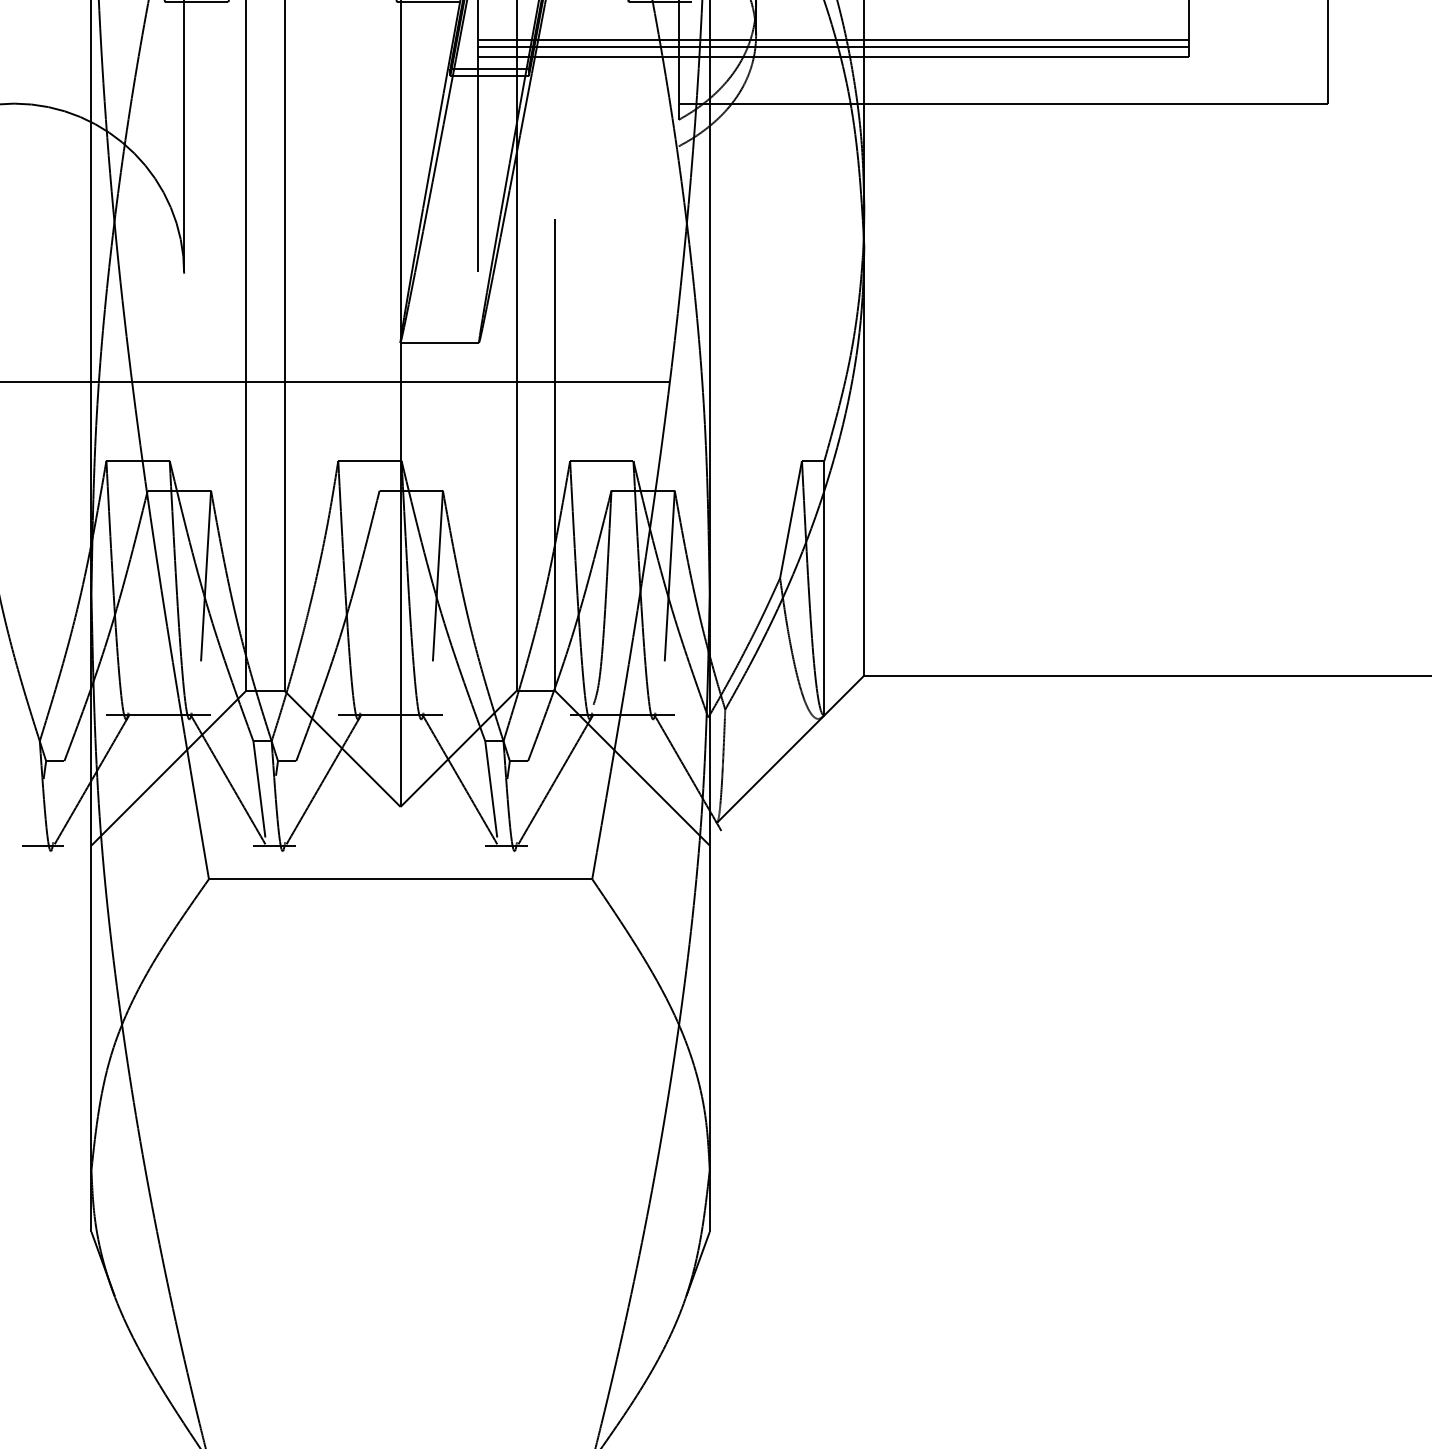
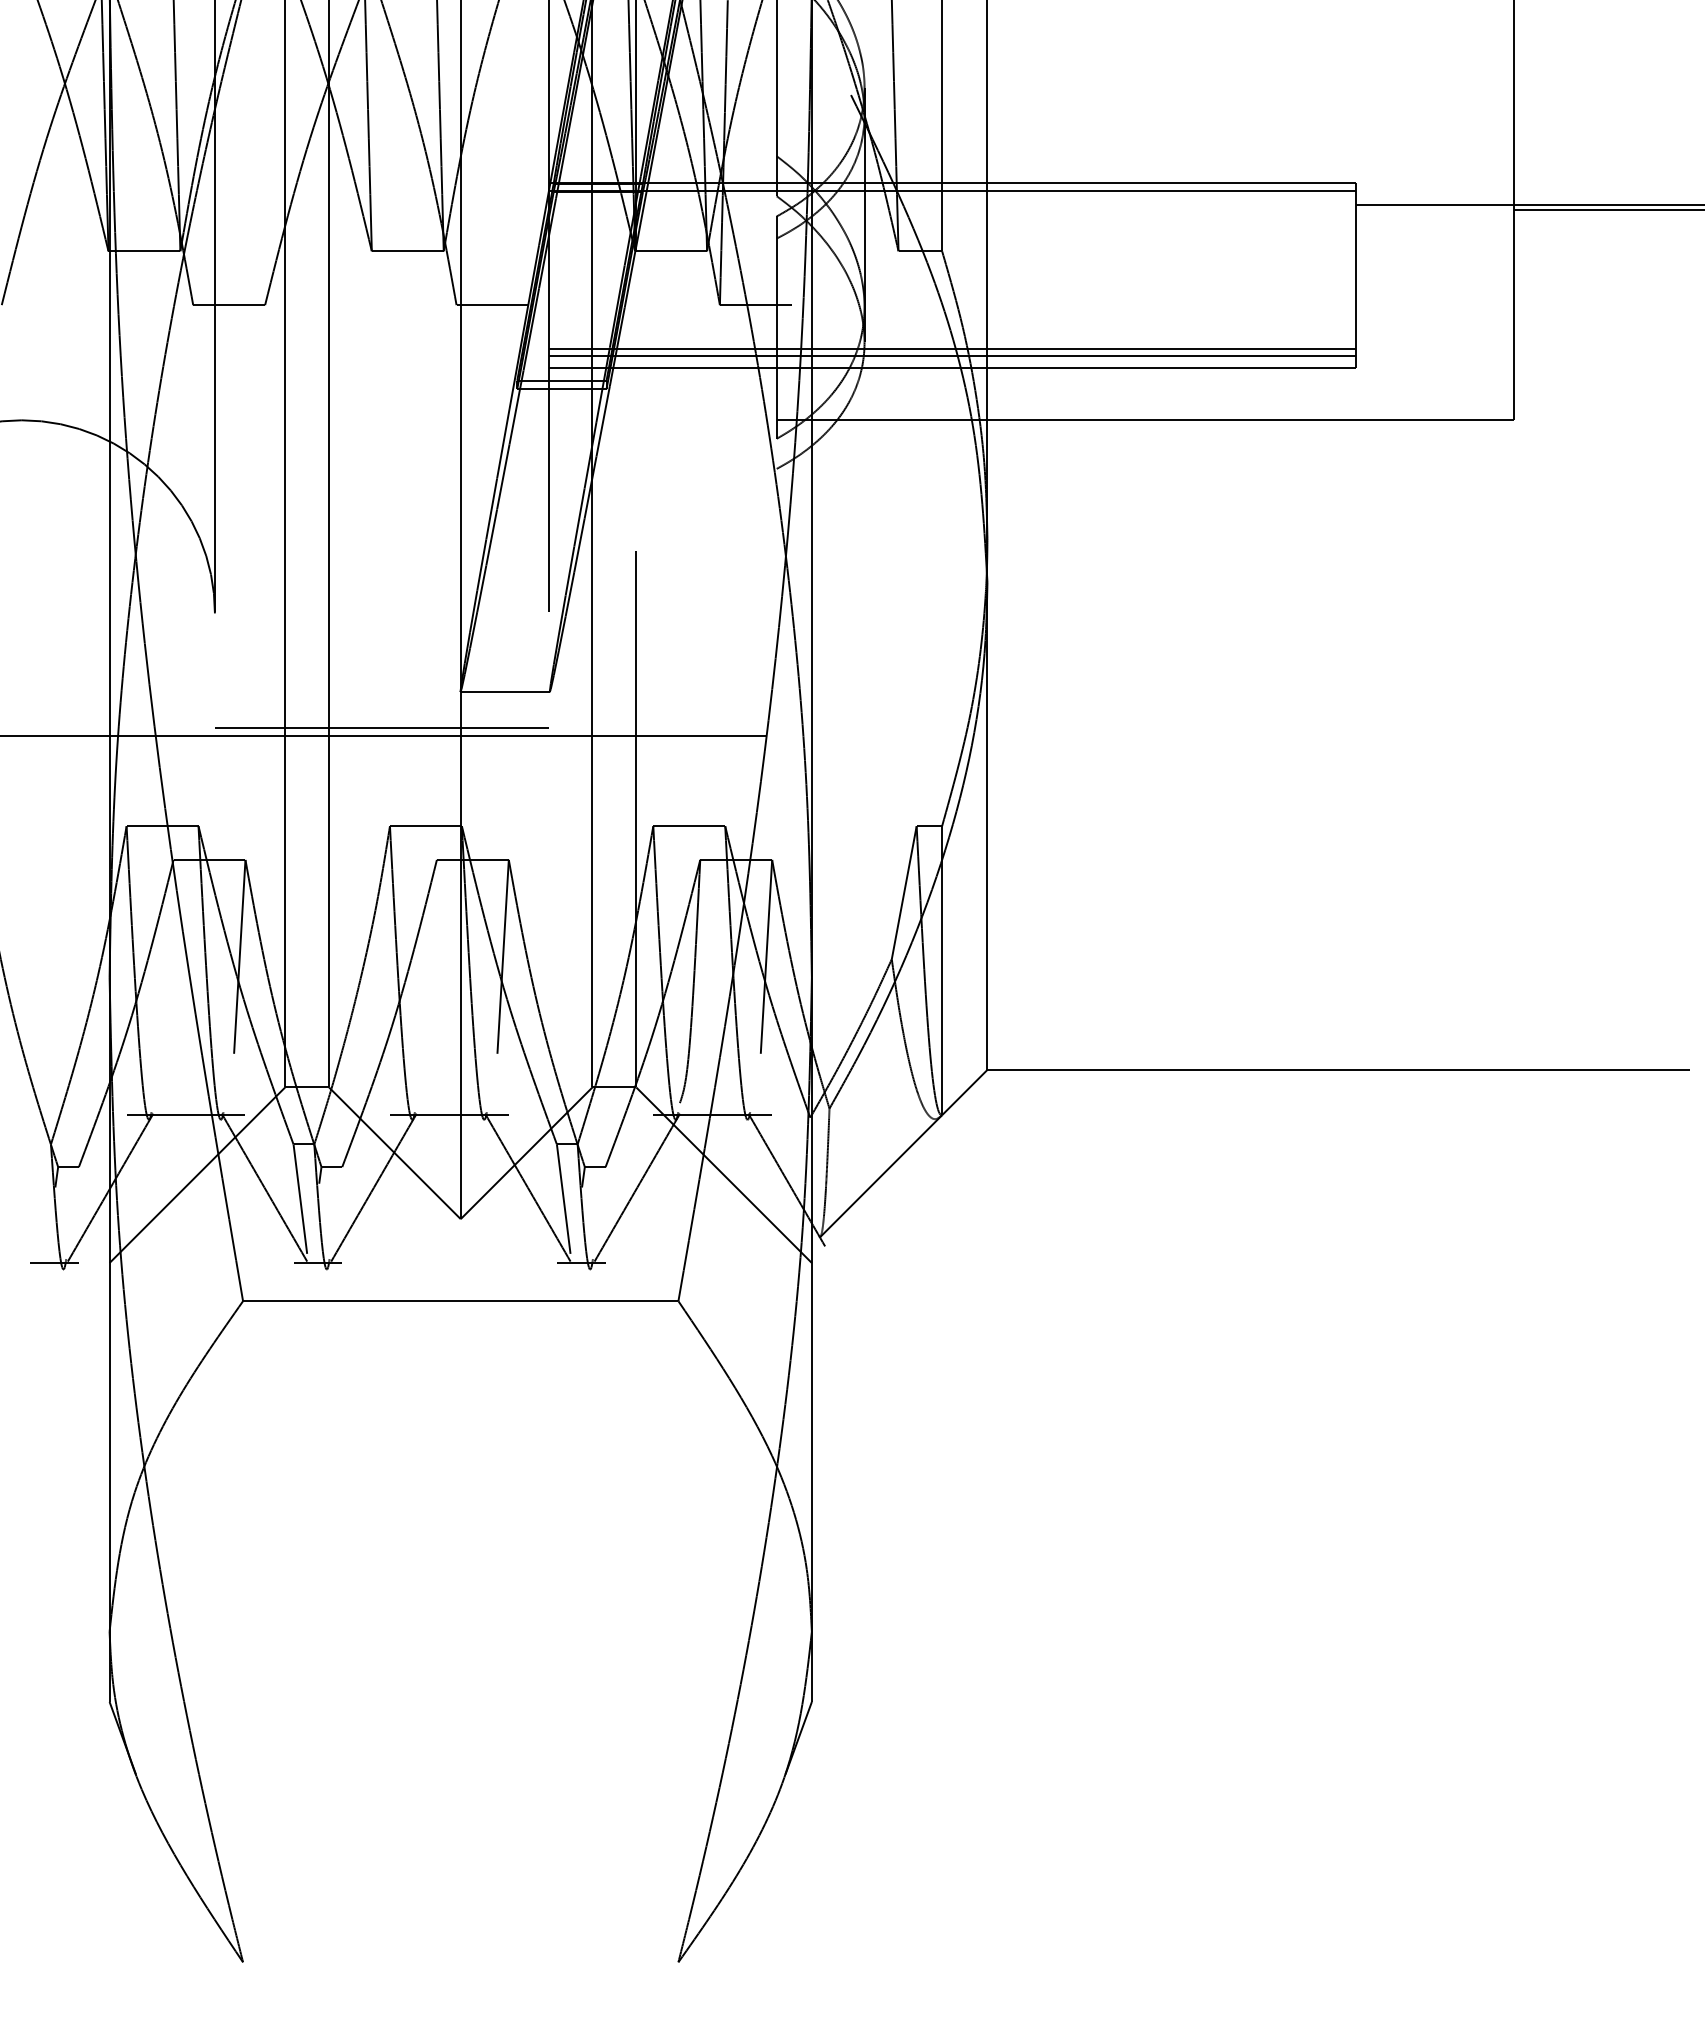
line: (330, 374) -> (381, 727), added

